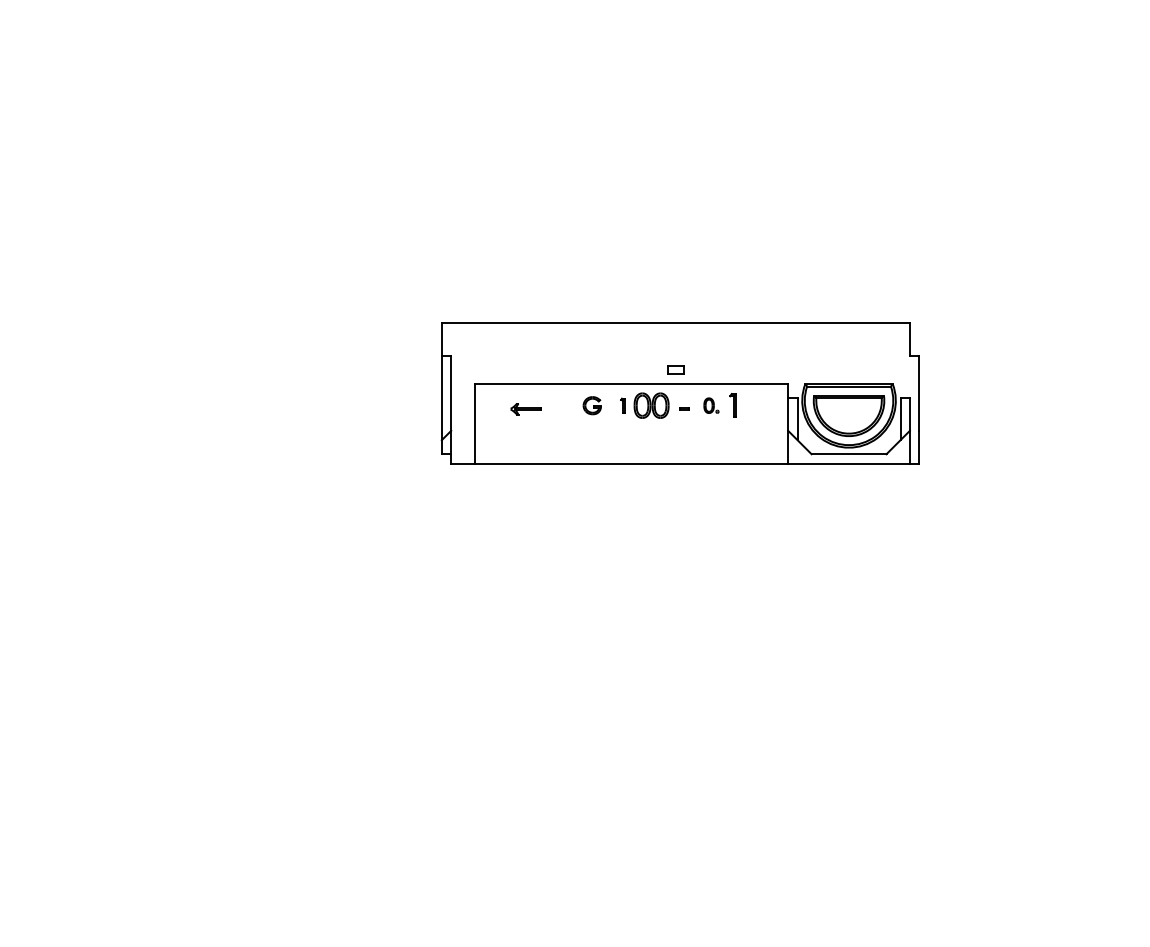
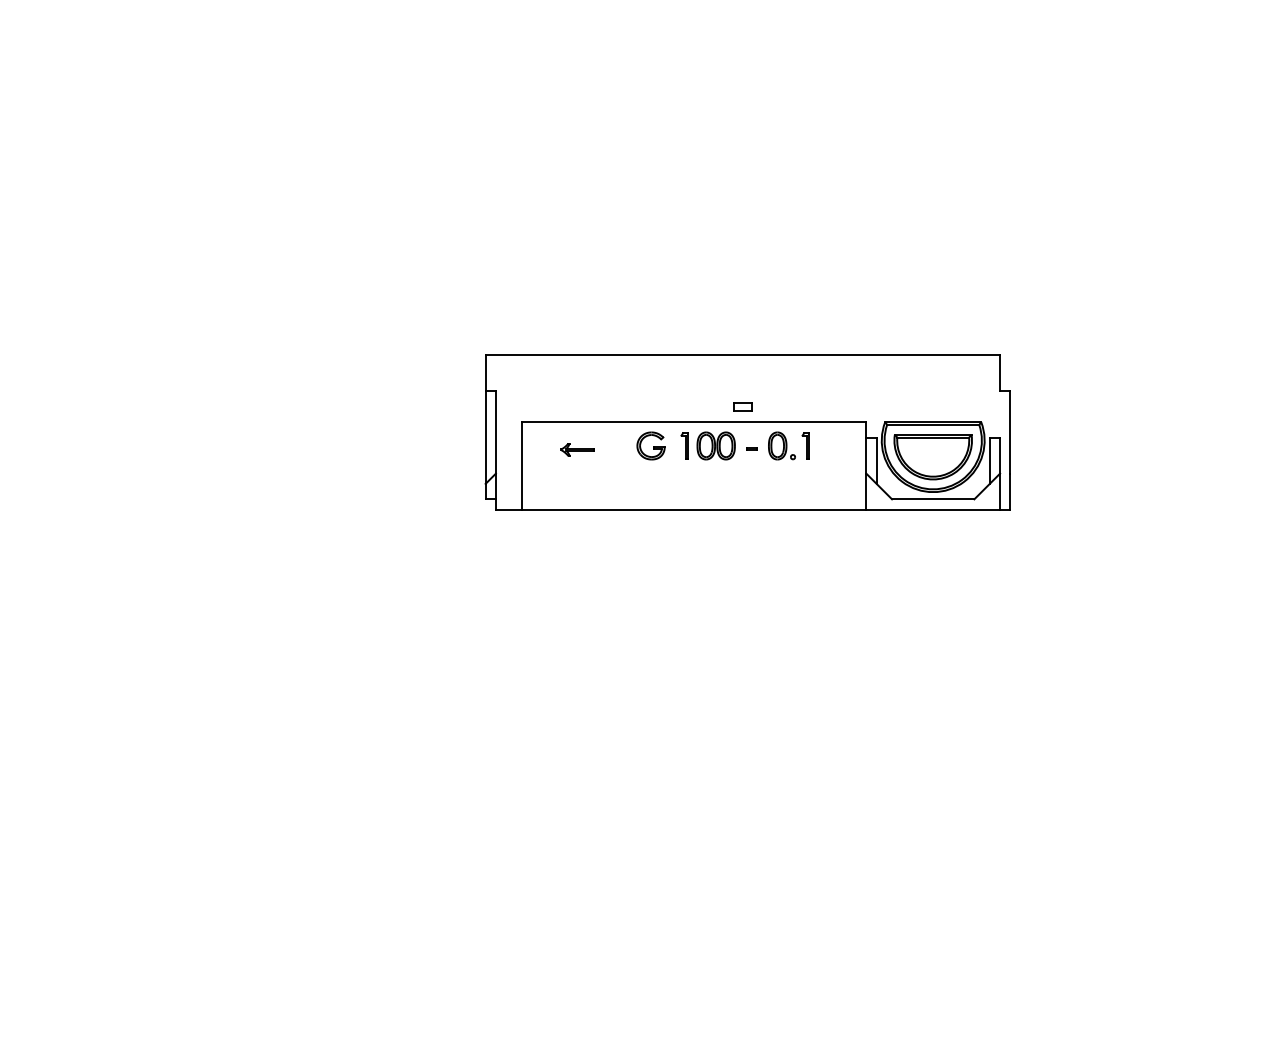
part: (591, 405) -> (650, 445), size x1.43
part: (622, 405) -> (684, 445), size x1.67
part: (711, 405) -> (781, 445), size x1.67

